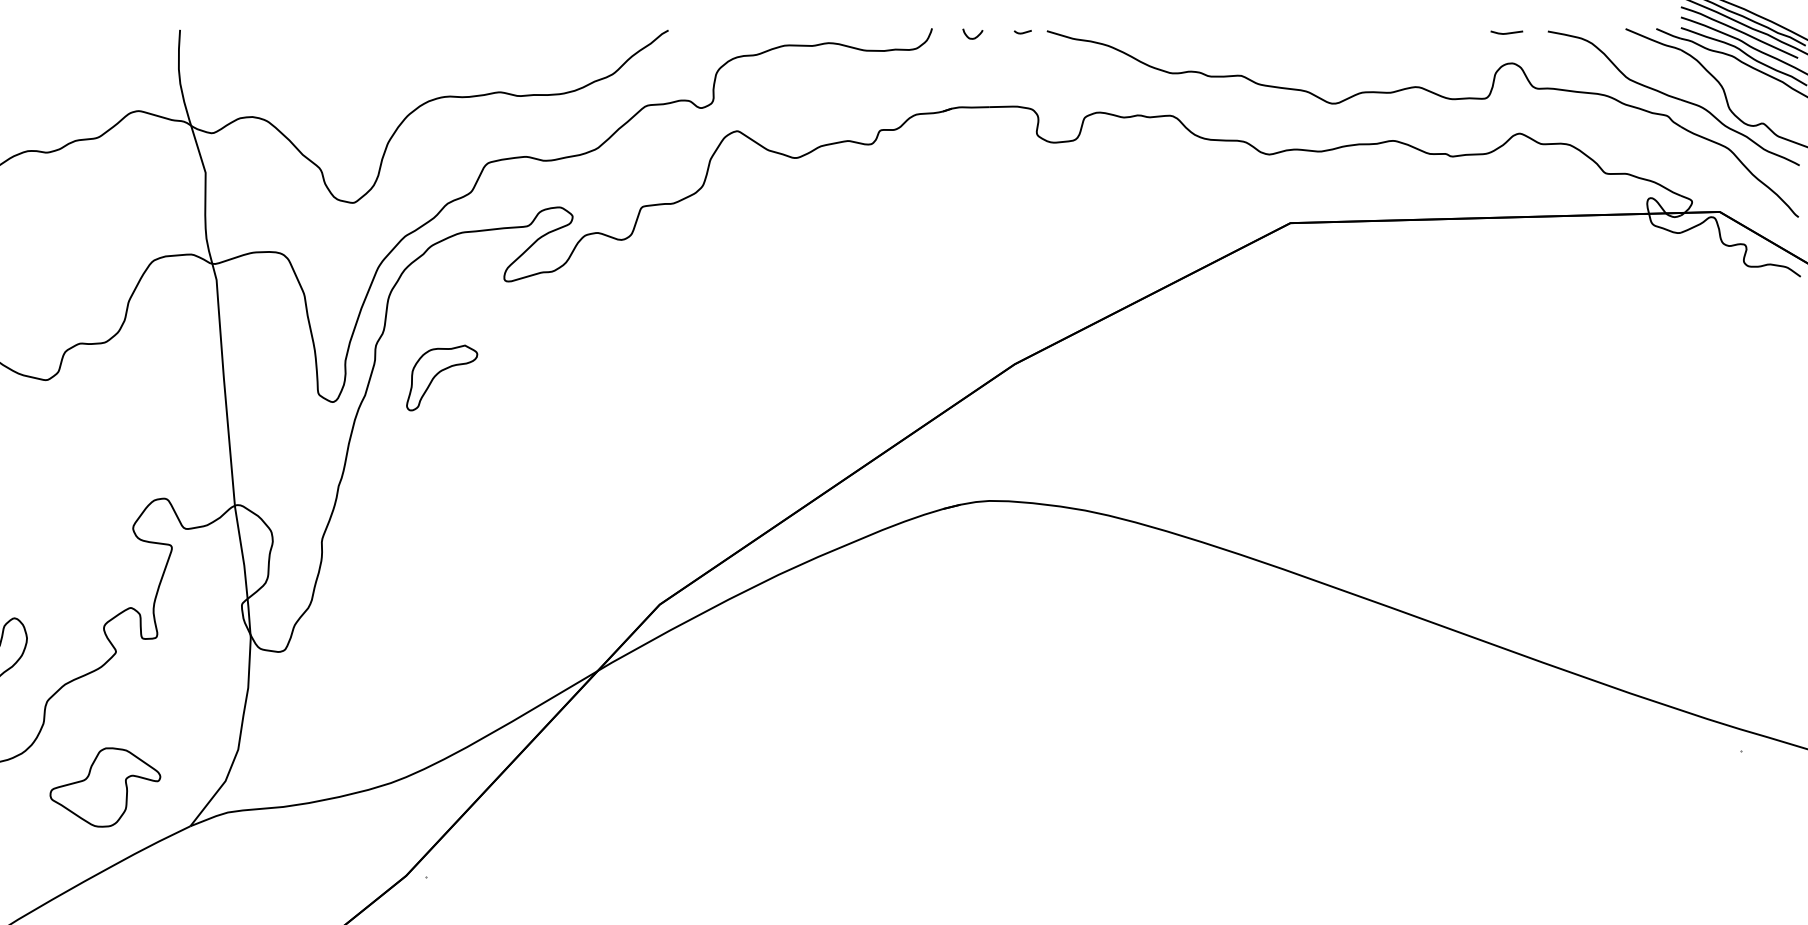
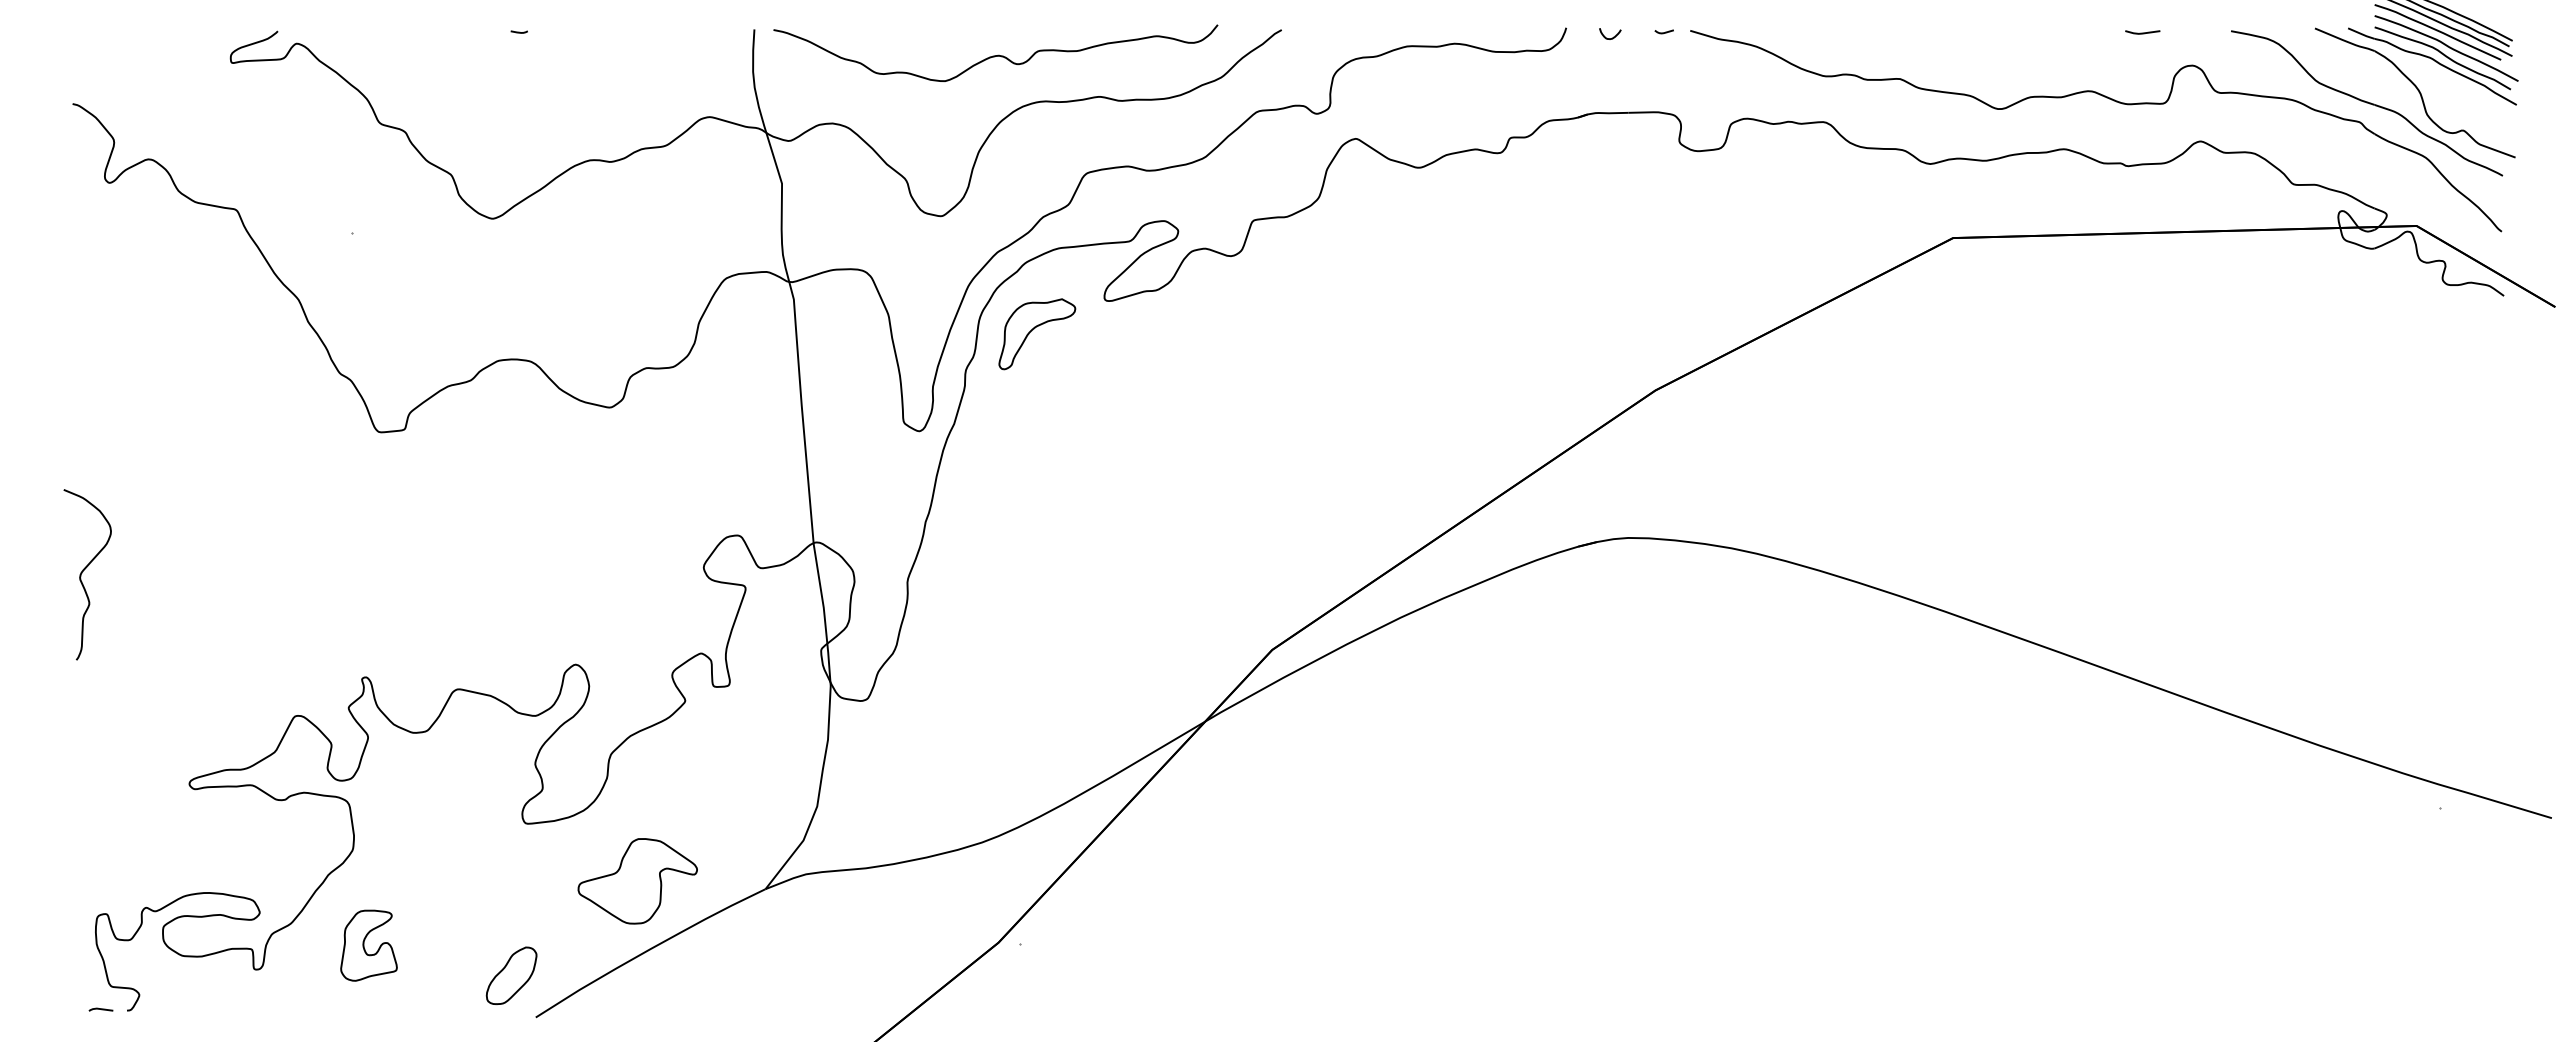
line: (1506, 32) -> (2142, 32), moved
curve: (403, 54) -> (995, 55), added
part: (442, 378) -> (1037, 334), moved
part: (105, 787) -> (637, 881), moved

